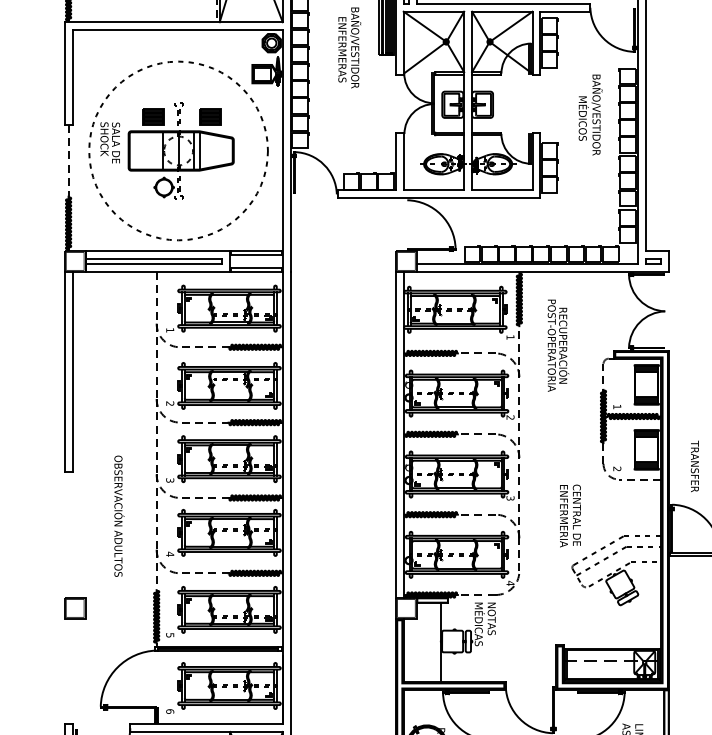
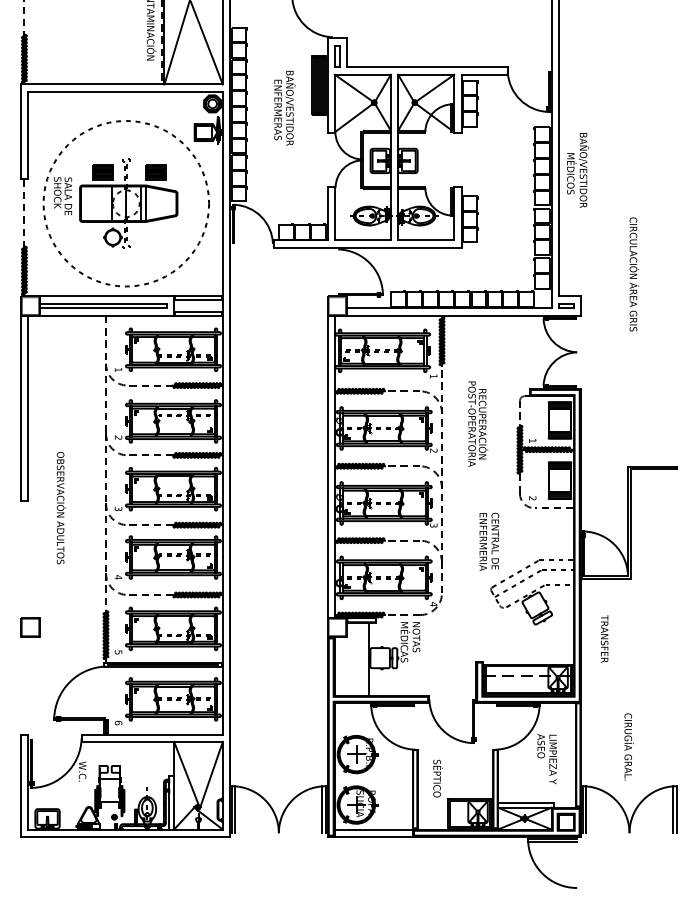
text: (590, 115) -> (577, 170), moved
text: (558, 345) -> (478, 423), moved
text: (694, 465) -> (604, 638), moved
text: (119, 516) -> (61, 508), moved

